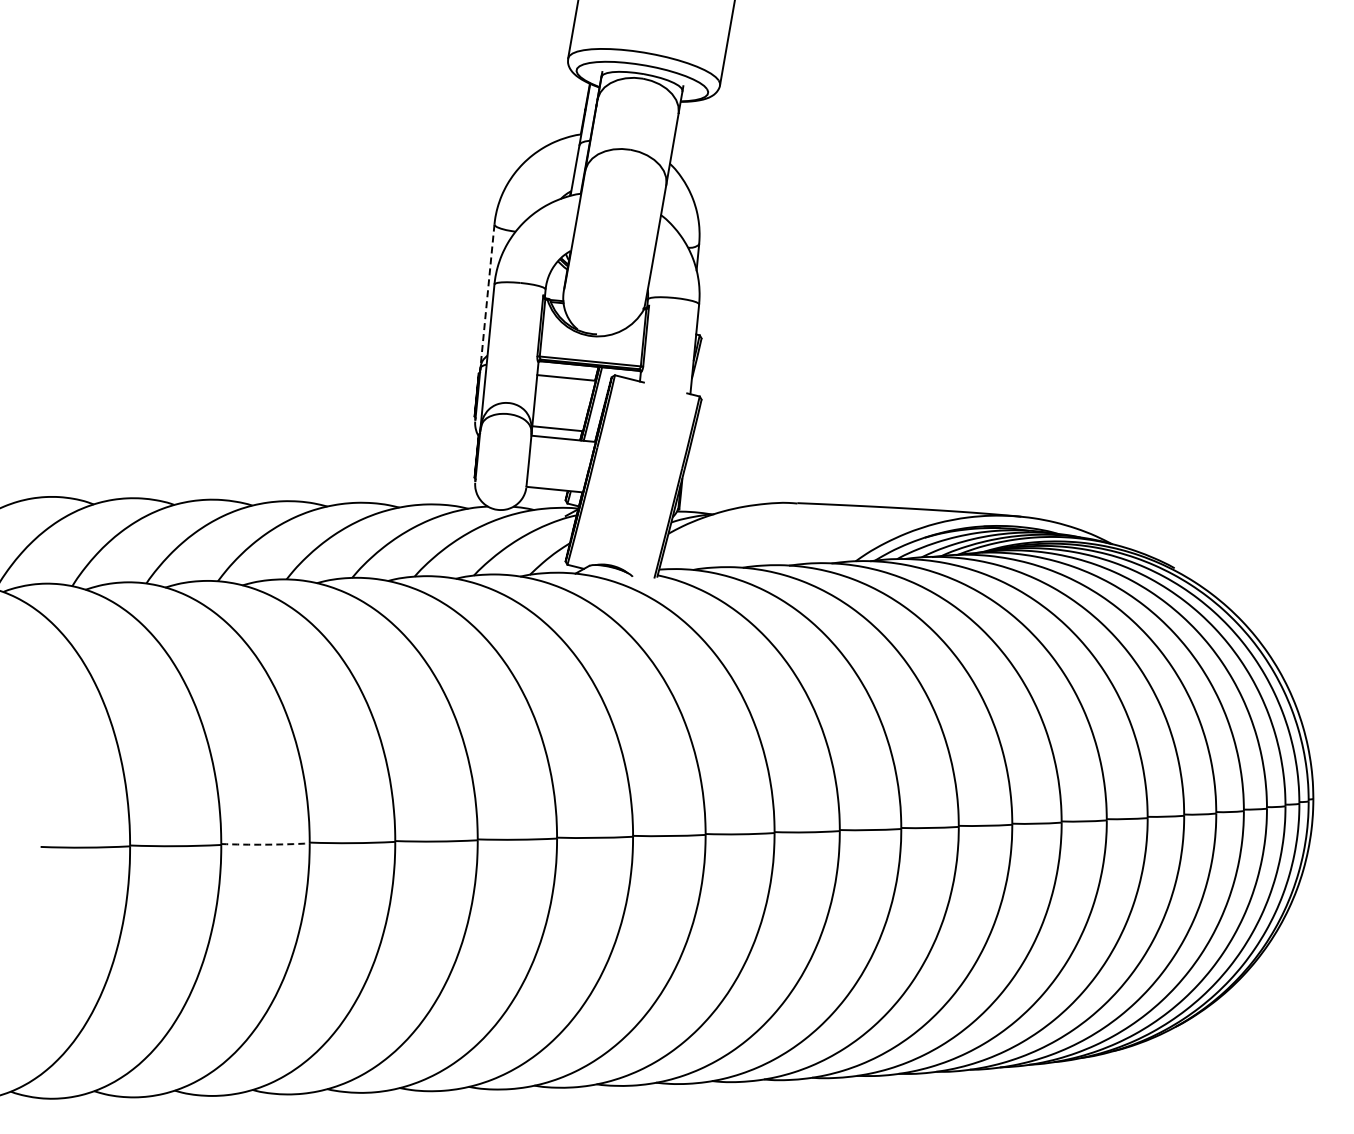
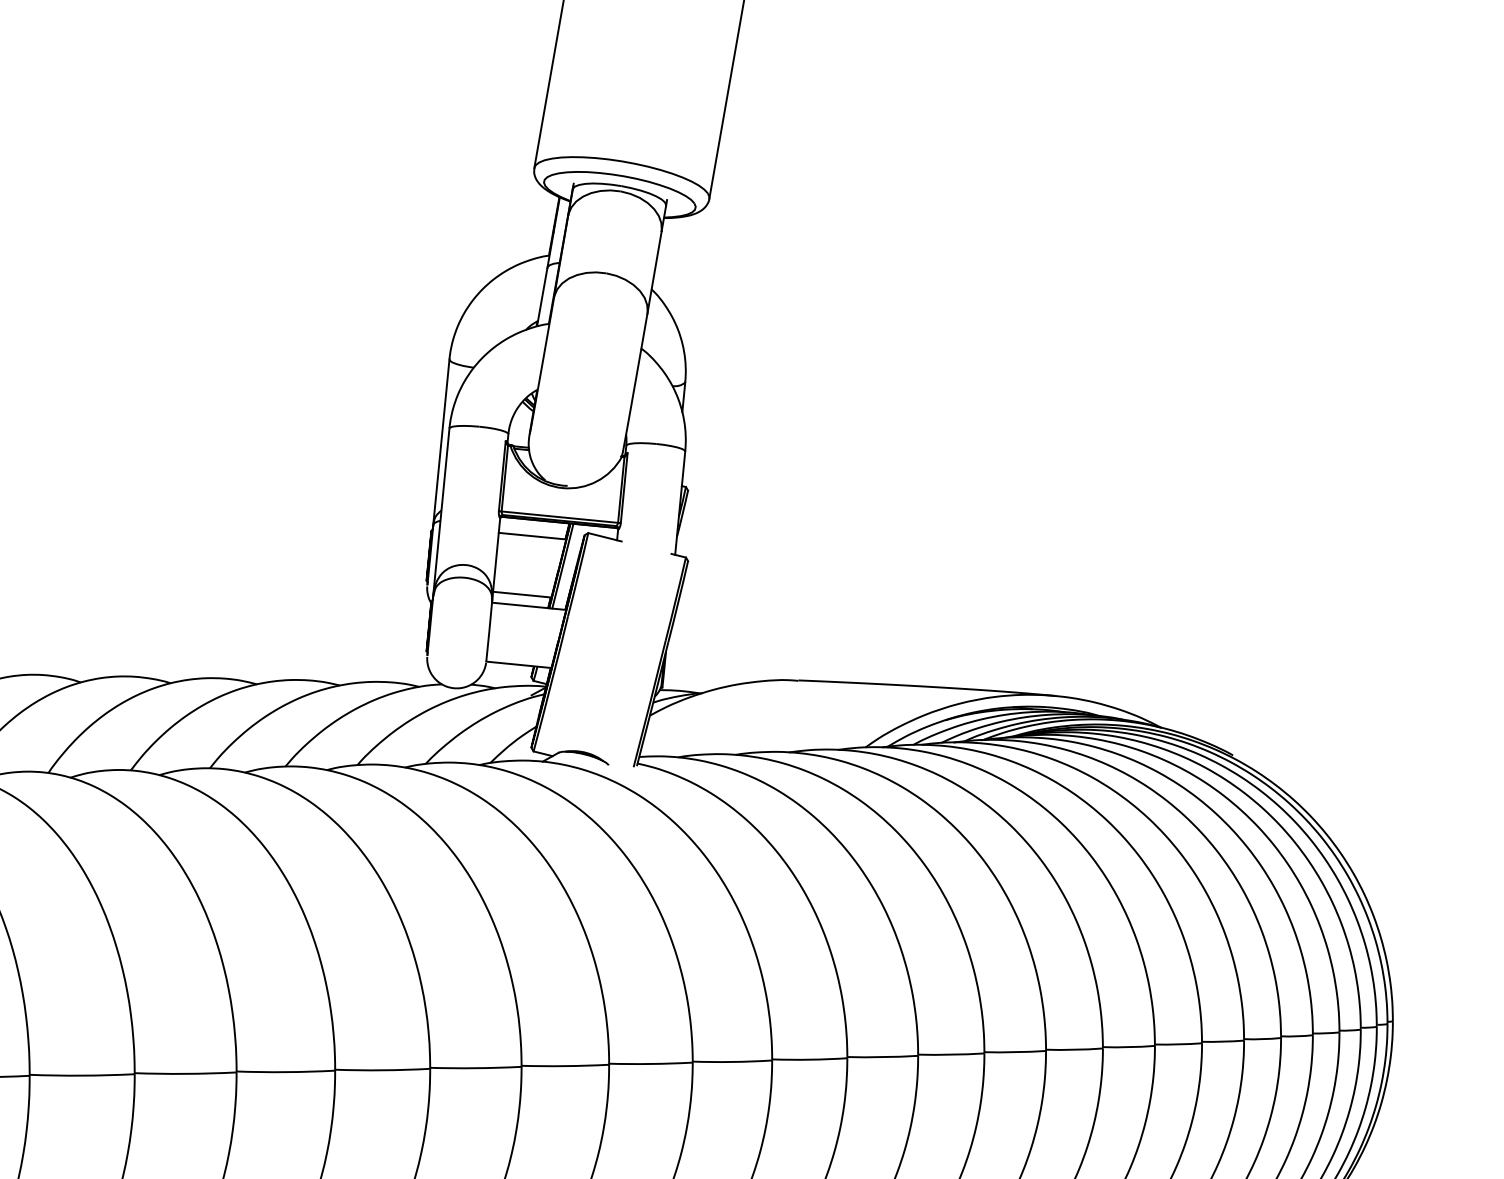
line: (487, 297) -> (441, 443), dashed -> solid
arc: (265, 844) -> (185, 1073), dashed -> solid

